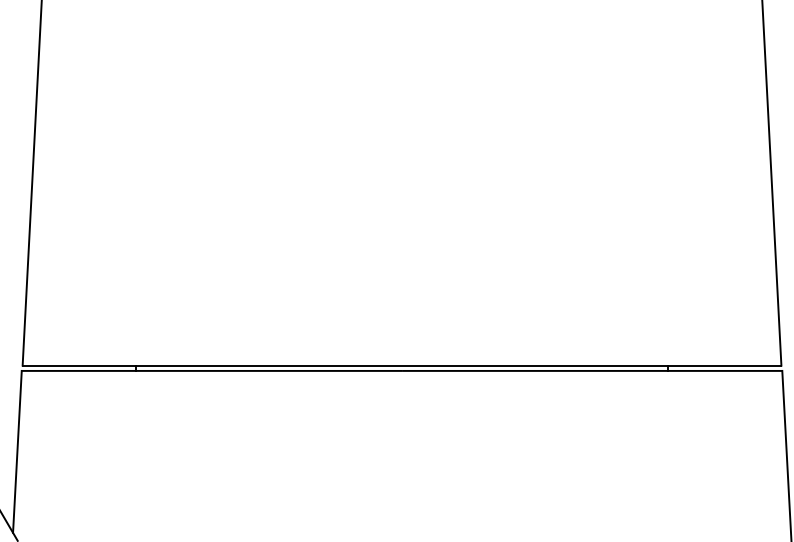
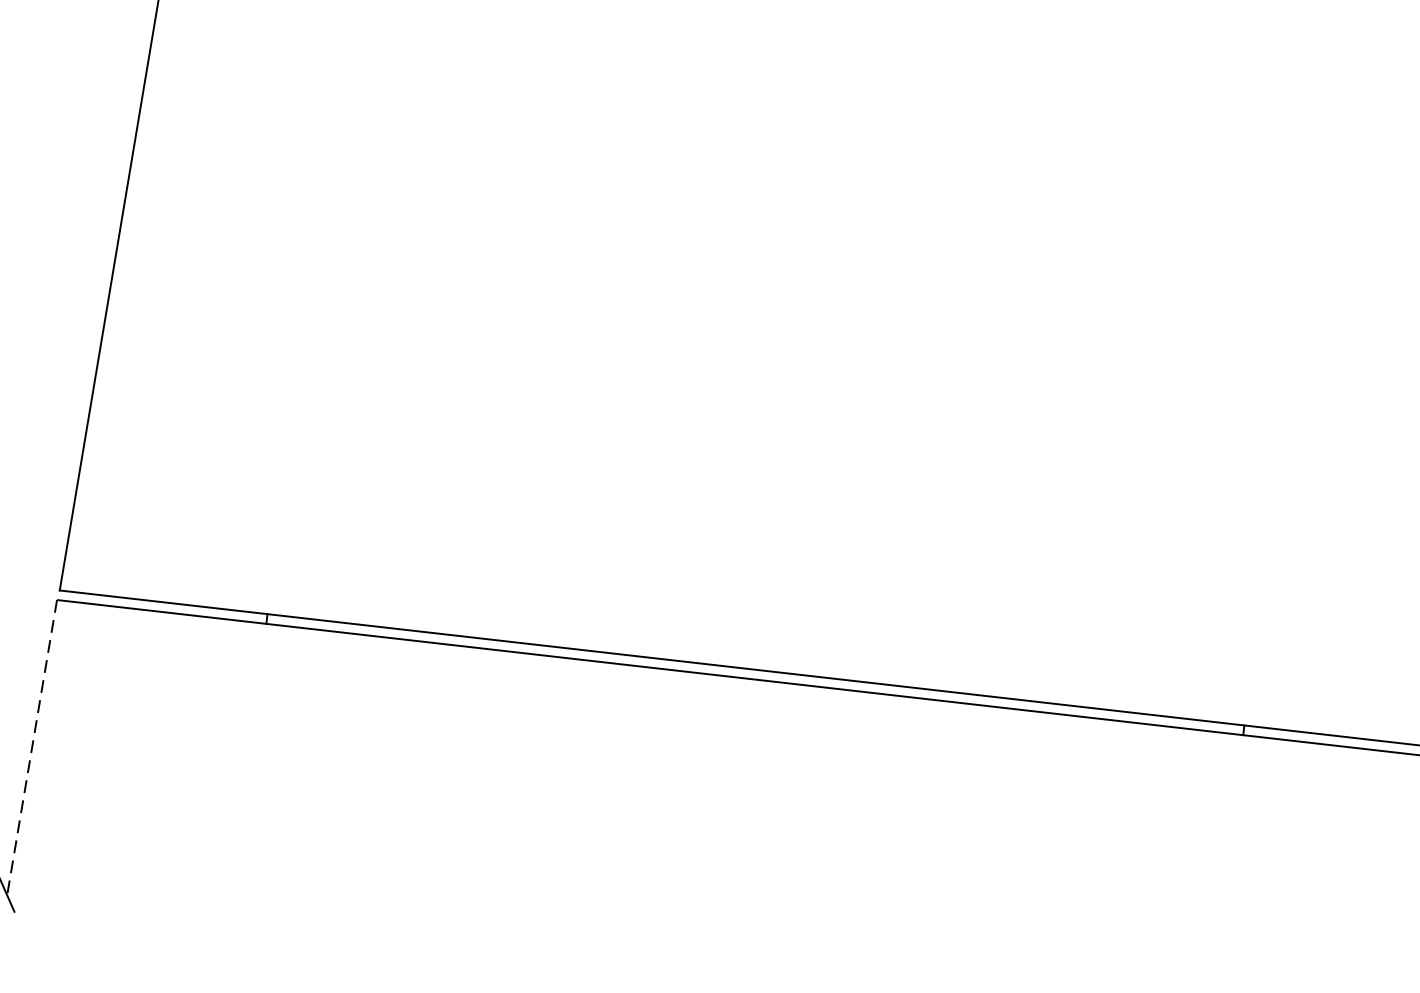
line: (17, 452) -> (32, 748), solid -> dashed

